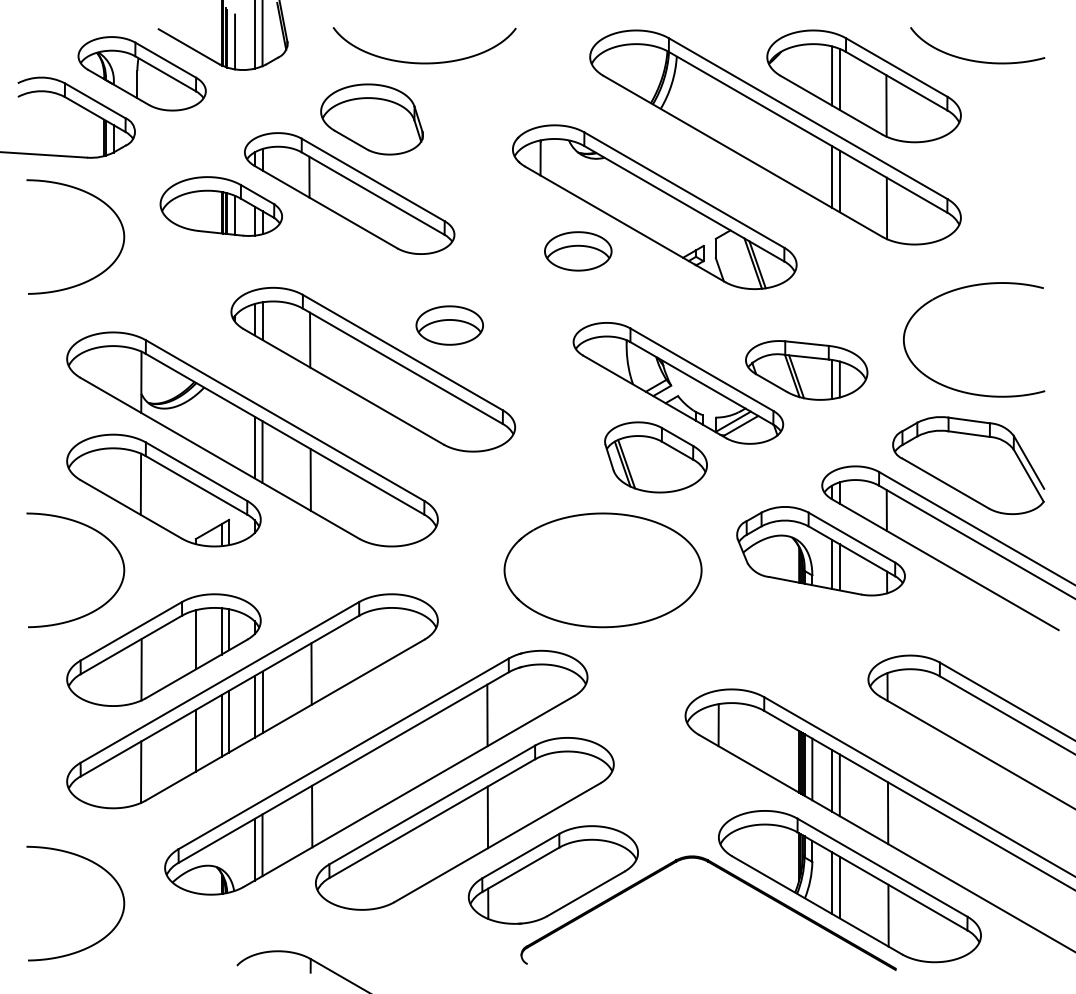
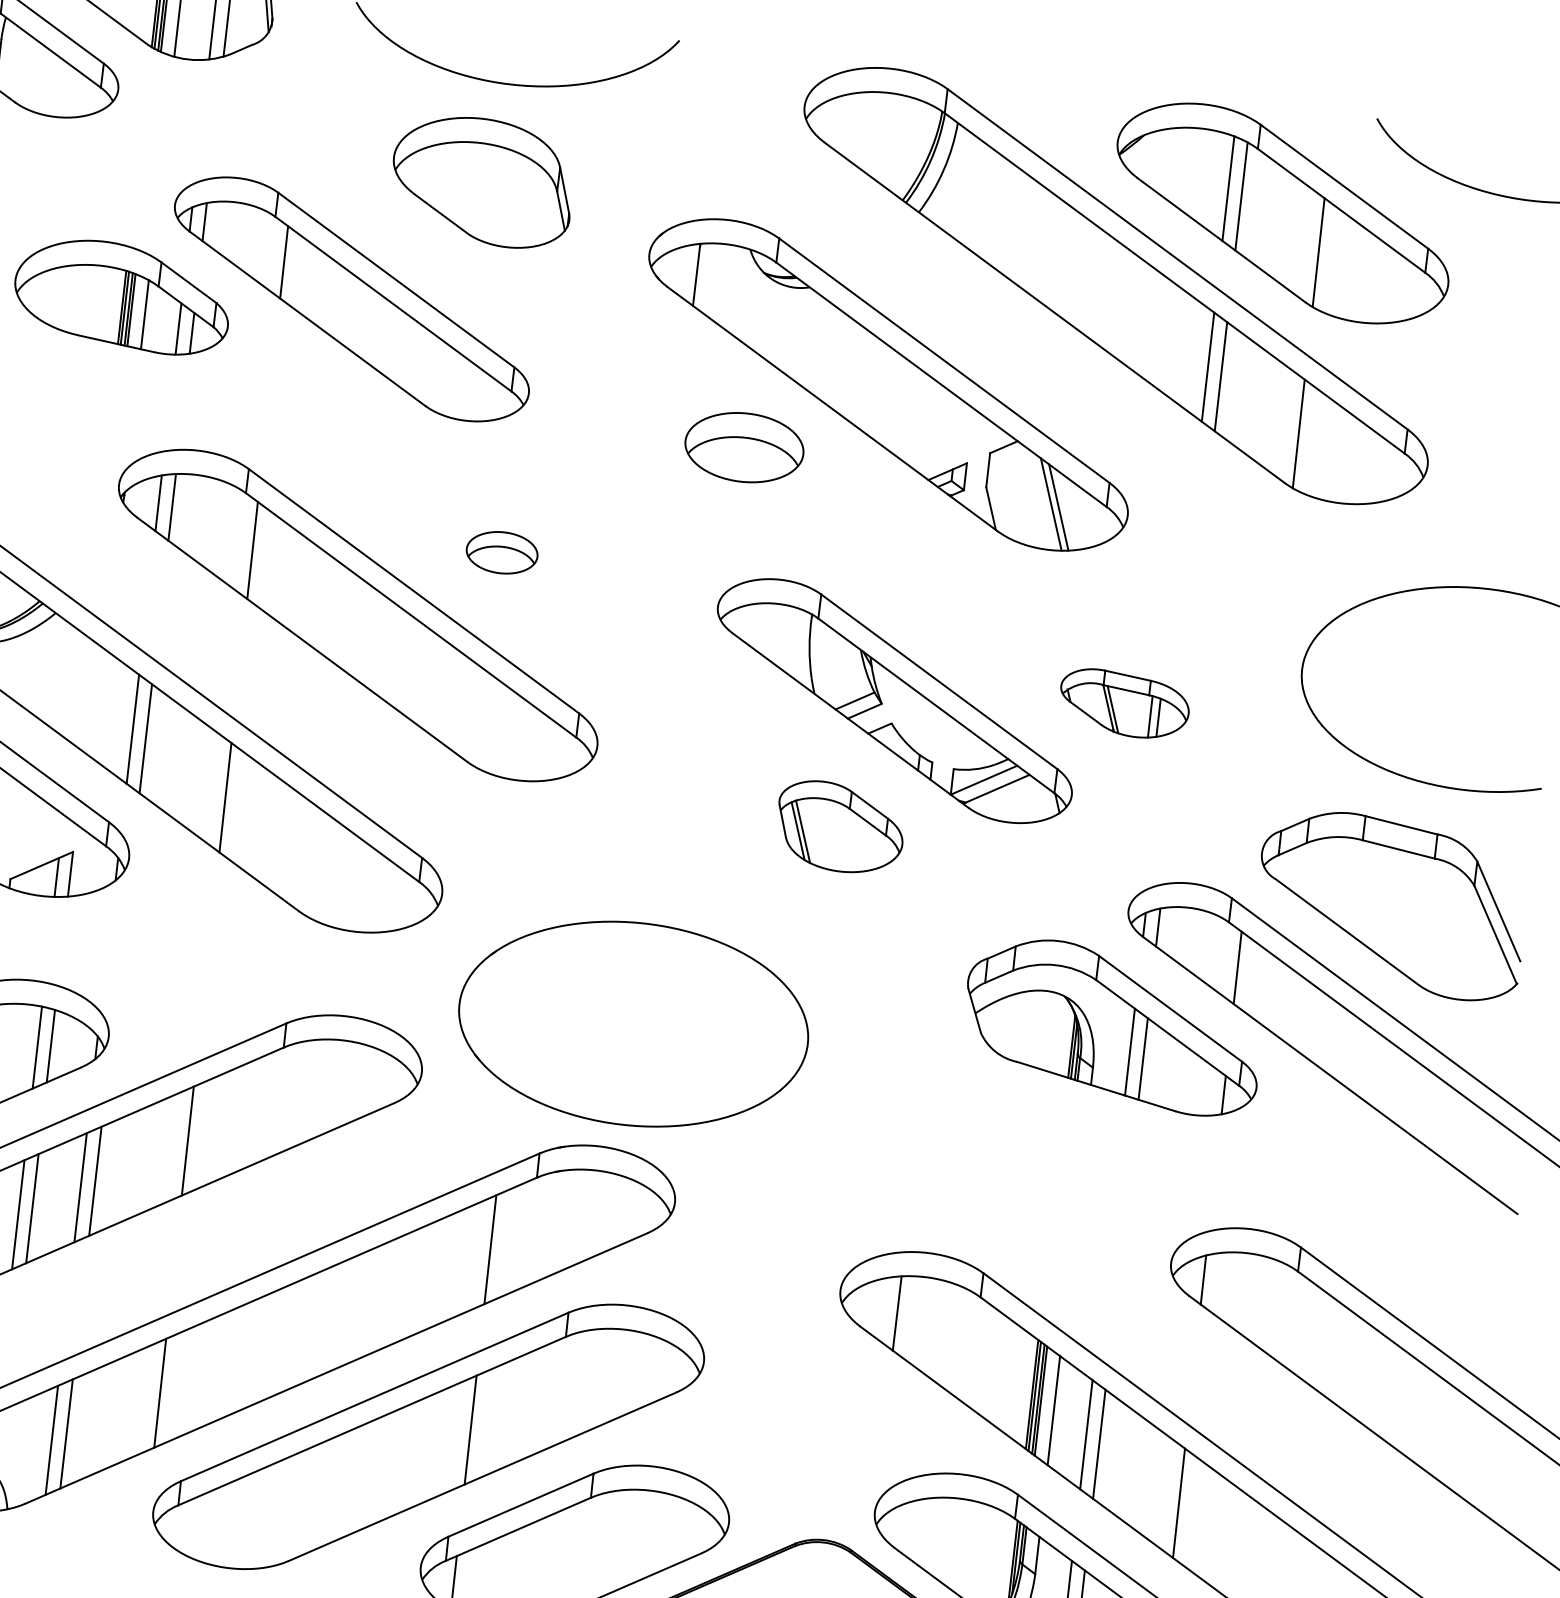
part: (371, 119) -> (481, 181), moved
part: (449, 325) -> (501, 552), size x0.6
part: (806, 370) -> (1123, 704), size x0.6
part: (655, 457) -> (839, 827), size x0.7
part: (602, 570) -> (632, 1024), moved

